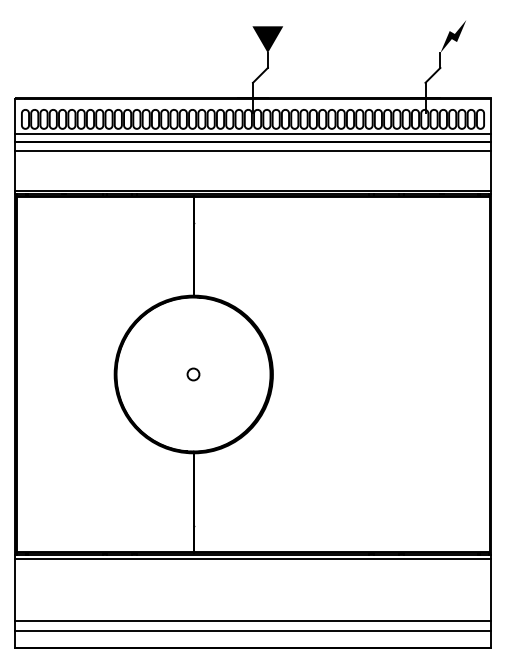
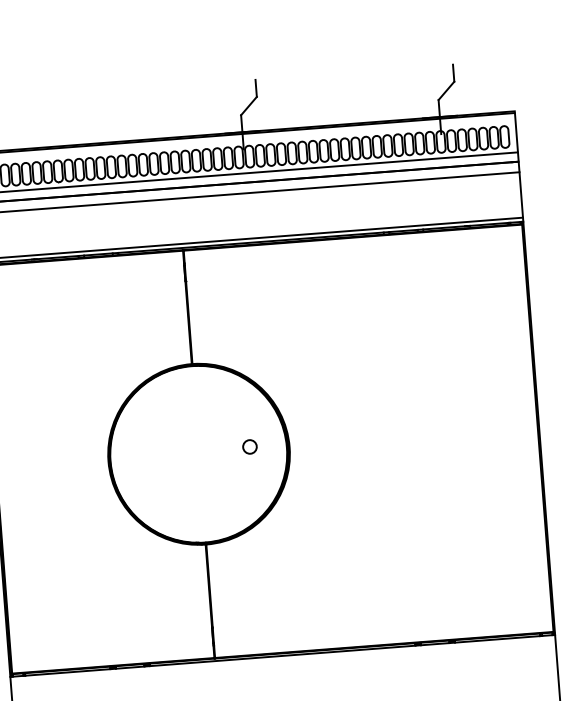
fill: (453, 36) -> (466, 44), removed
fill: (267, 39) -> (253, 64), removed
circle: (193, 374) -> (249, 446), moved
line: (252, 558) -> (282, 659), removed

